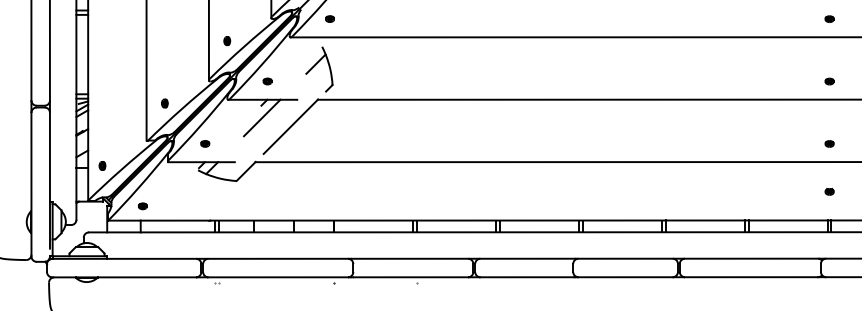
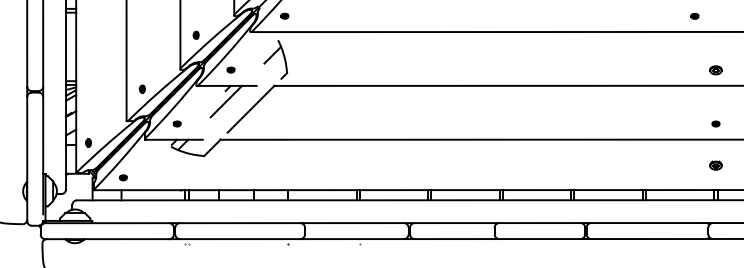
part: (829, 19) -> (694, 16), moved
part: (829, 80) -> (715, 69), size x1.6
part: (829, 190) -> (715, 164), size x1.6

